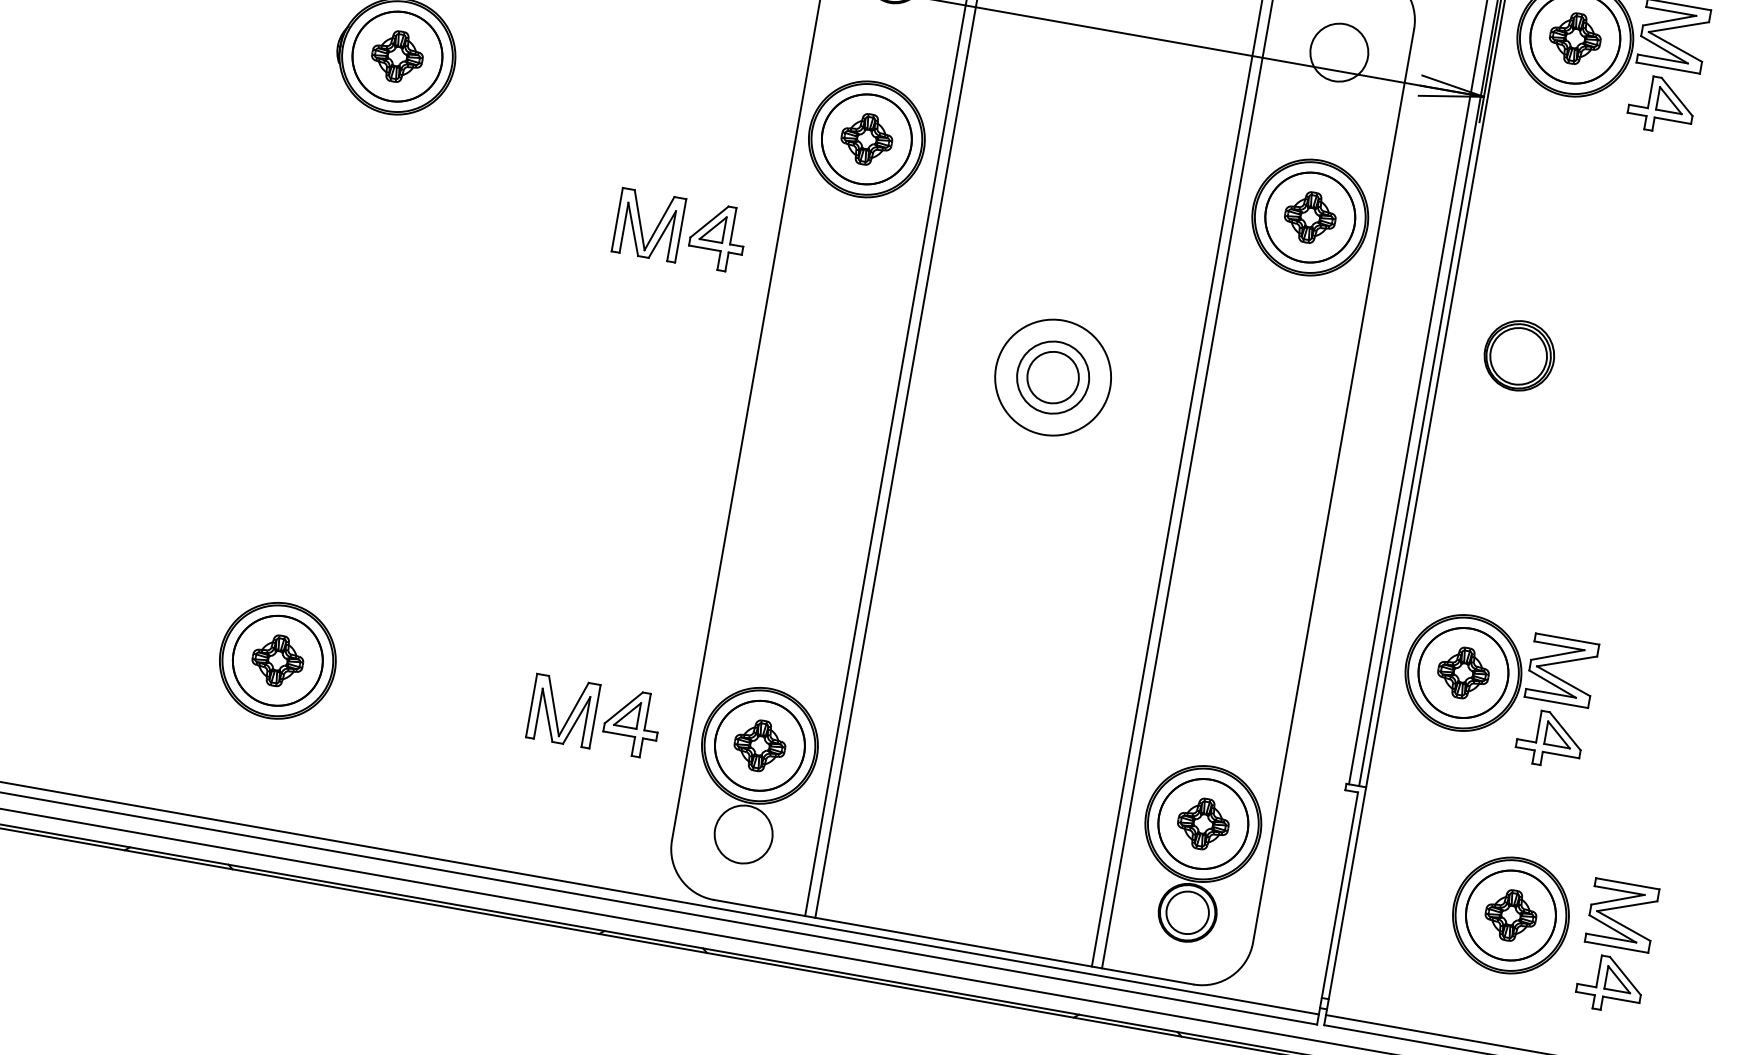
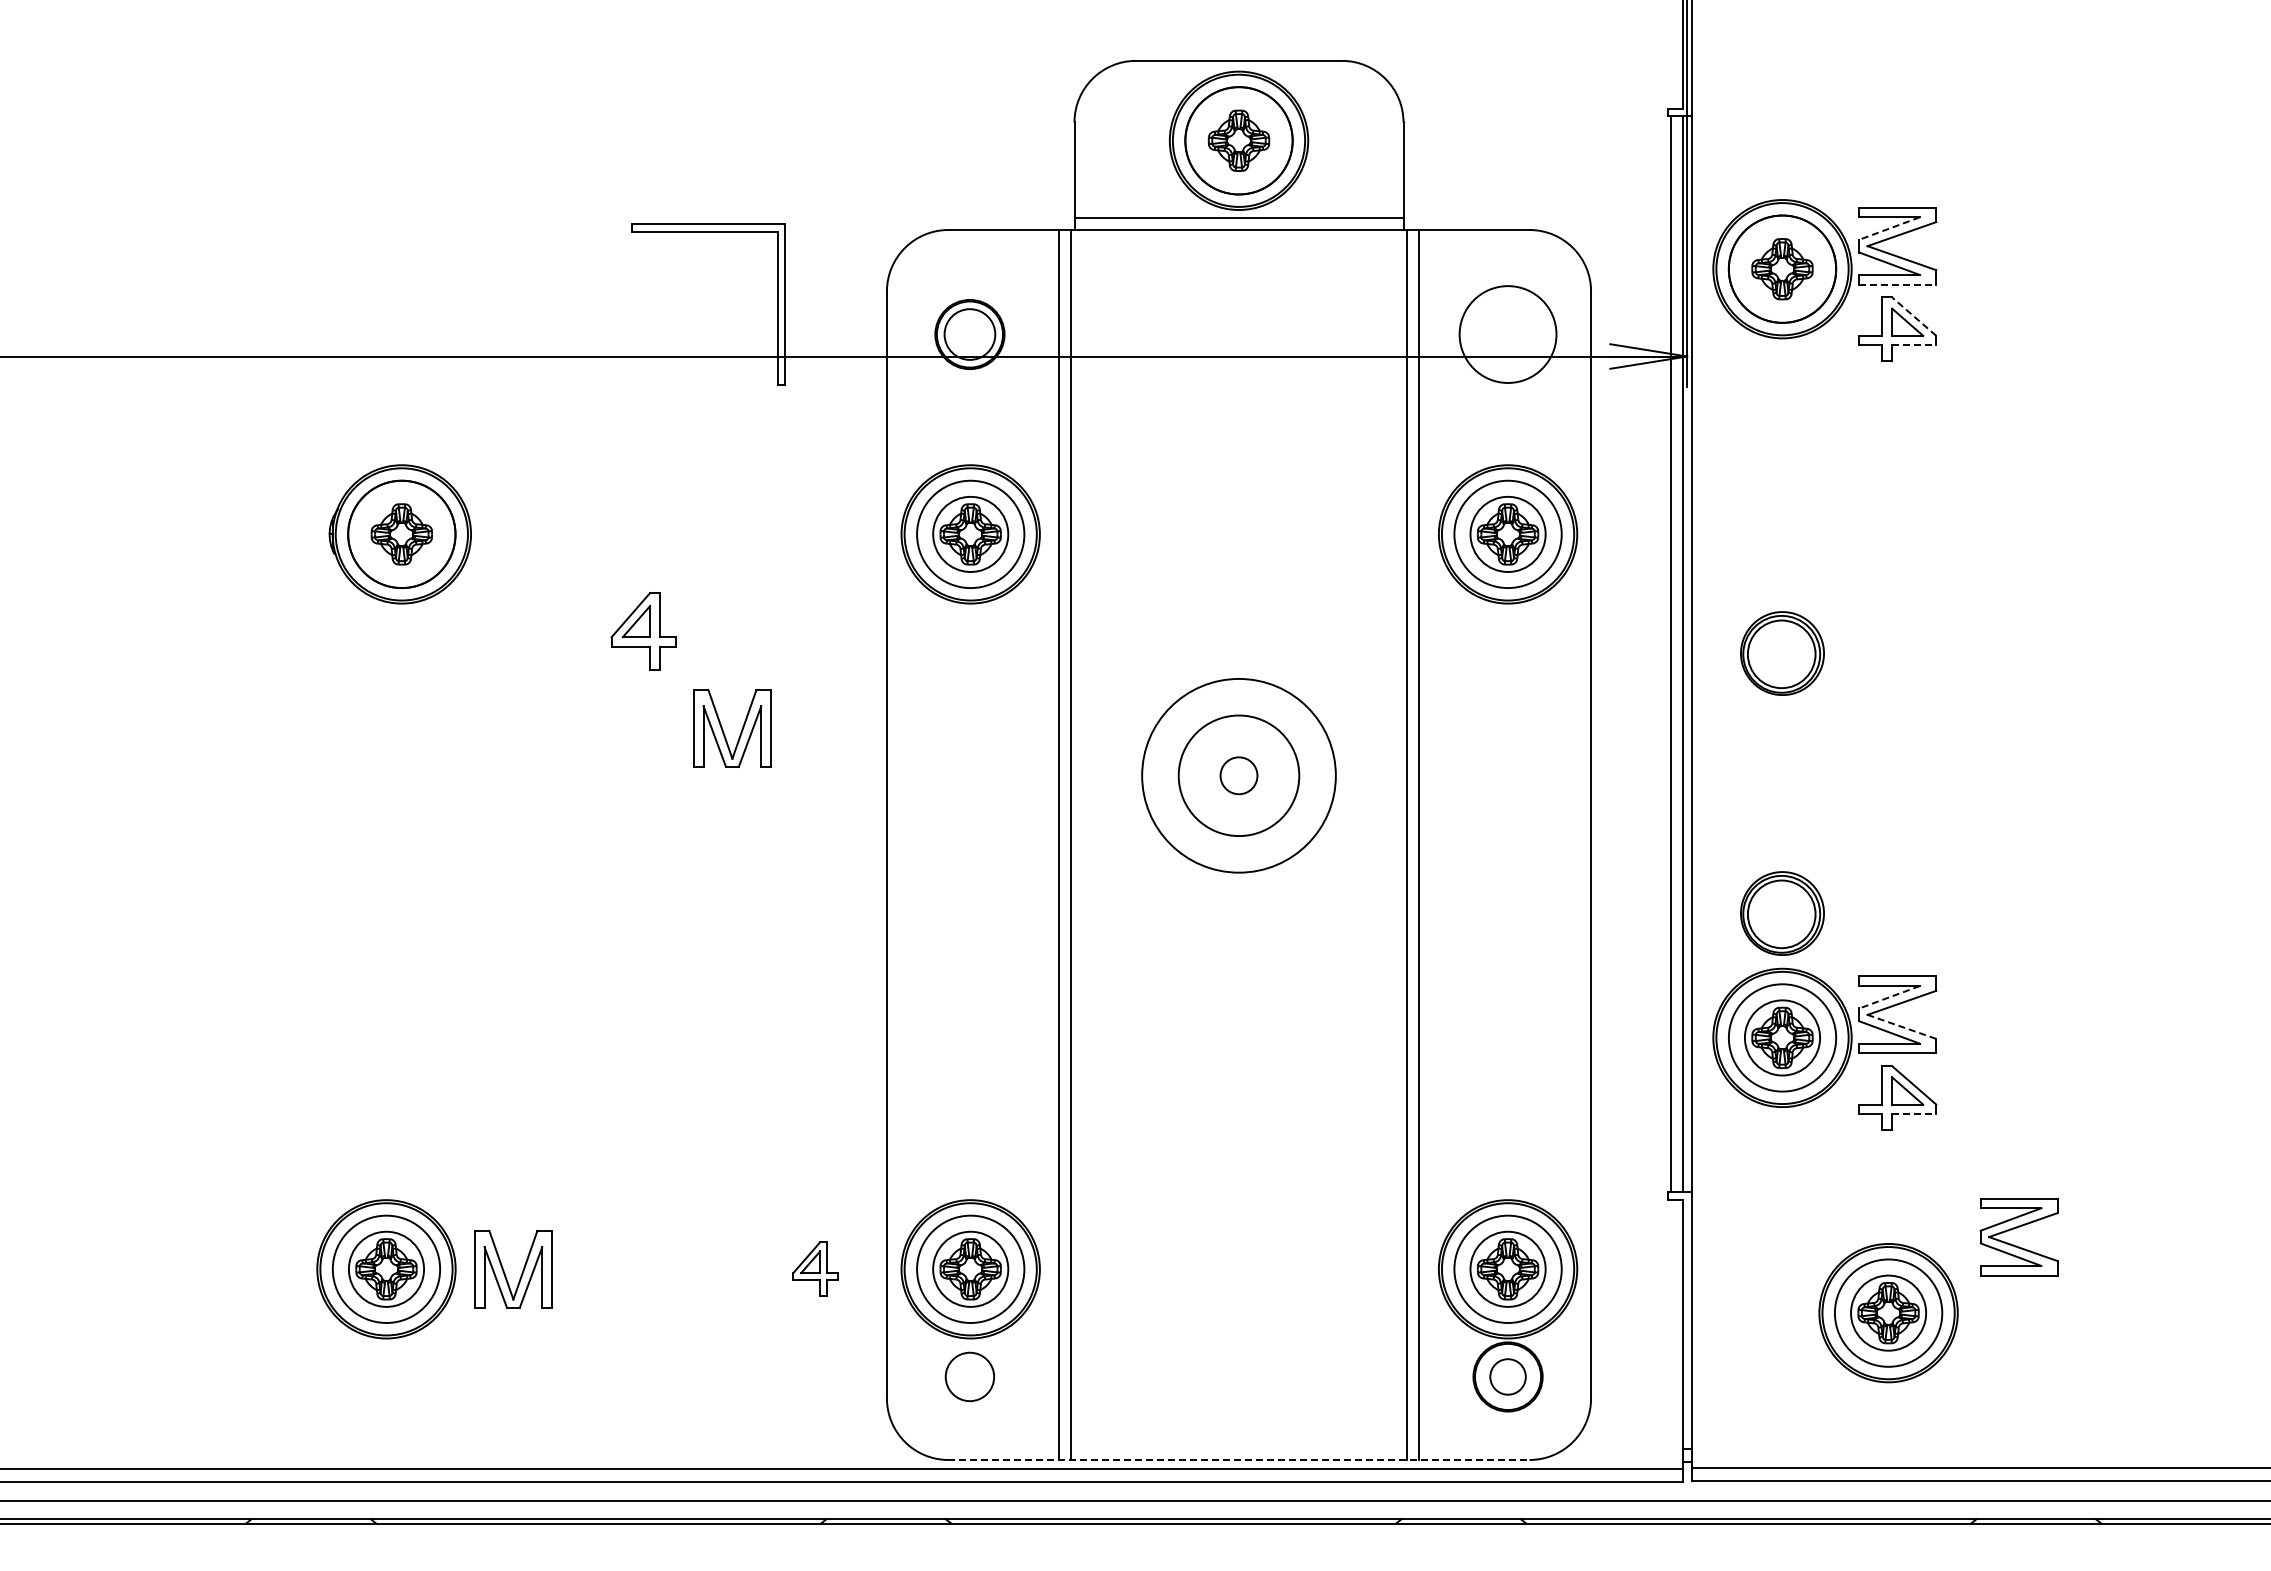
line: (1669, 20) -> (1889, 228), solid -> dashed
circle: (1338, 52) -> (1507, 334), size x1.4
line: (1668, 68) -> (1898, 284), solid -> dashed
line: (1676, 96) -> (1913, 316), solid -> dashed
line: (1673, 120) -> (1914, 345), solid -> dashed
circle: (866, 139) -> (970, 534), size x0.7
circle: (1309, 217) -> (1507, 534), size x0.7
part: (641, 227) -> (724, 732), moved
part: (717, 237) -> (643, 631), moved
circle: (1052, 377) -> (1238, 775), size x0.6
circle: (1052, 377) -> (1238, 775), size x1.4
circle: (1052, 377) -> (1238, 775), size x1.4
part: (1481, 570) -> (1782, 913), added
line: (1557, 655) -> (1889, 997), solid -> dashed
circle: (277, 660) -> (386, 1269), size x0.7
circle: (1463, 672) -> (1782, 1037), size x0.7
line: (1563, 680) -> (1901, 1026), solid -> dashed
part: (569, 714) -> (521, 1272), moved
part: (631, 722) -> (815, 1268), size x0.7
circle: (759, 745) -> (970, 1269), size x0.7
line: (1561, 755) -> (1914, 1114), solid -> dashed
circle: (1202, 824) -> (1507, 1269), size x0.7
circle: (743, 834) -> (969, 1376), size x0.7
circle: (1187, 912) -> (1507, 1376), size x0.7
circle: (1510, 914) -> (1888, 1312), size x0.7
part: (1618, 922) -> (2016, 1245), moved
line: (954, 941) -> (1239, 1459), solid -> dashed
part: (1610, 983) -> (2019, 1372), removed

